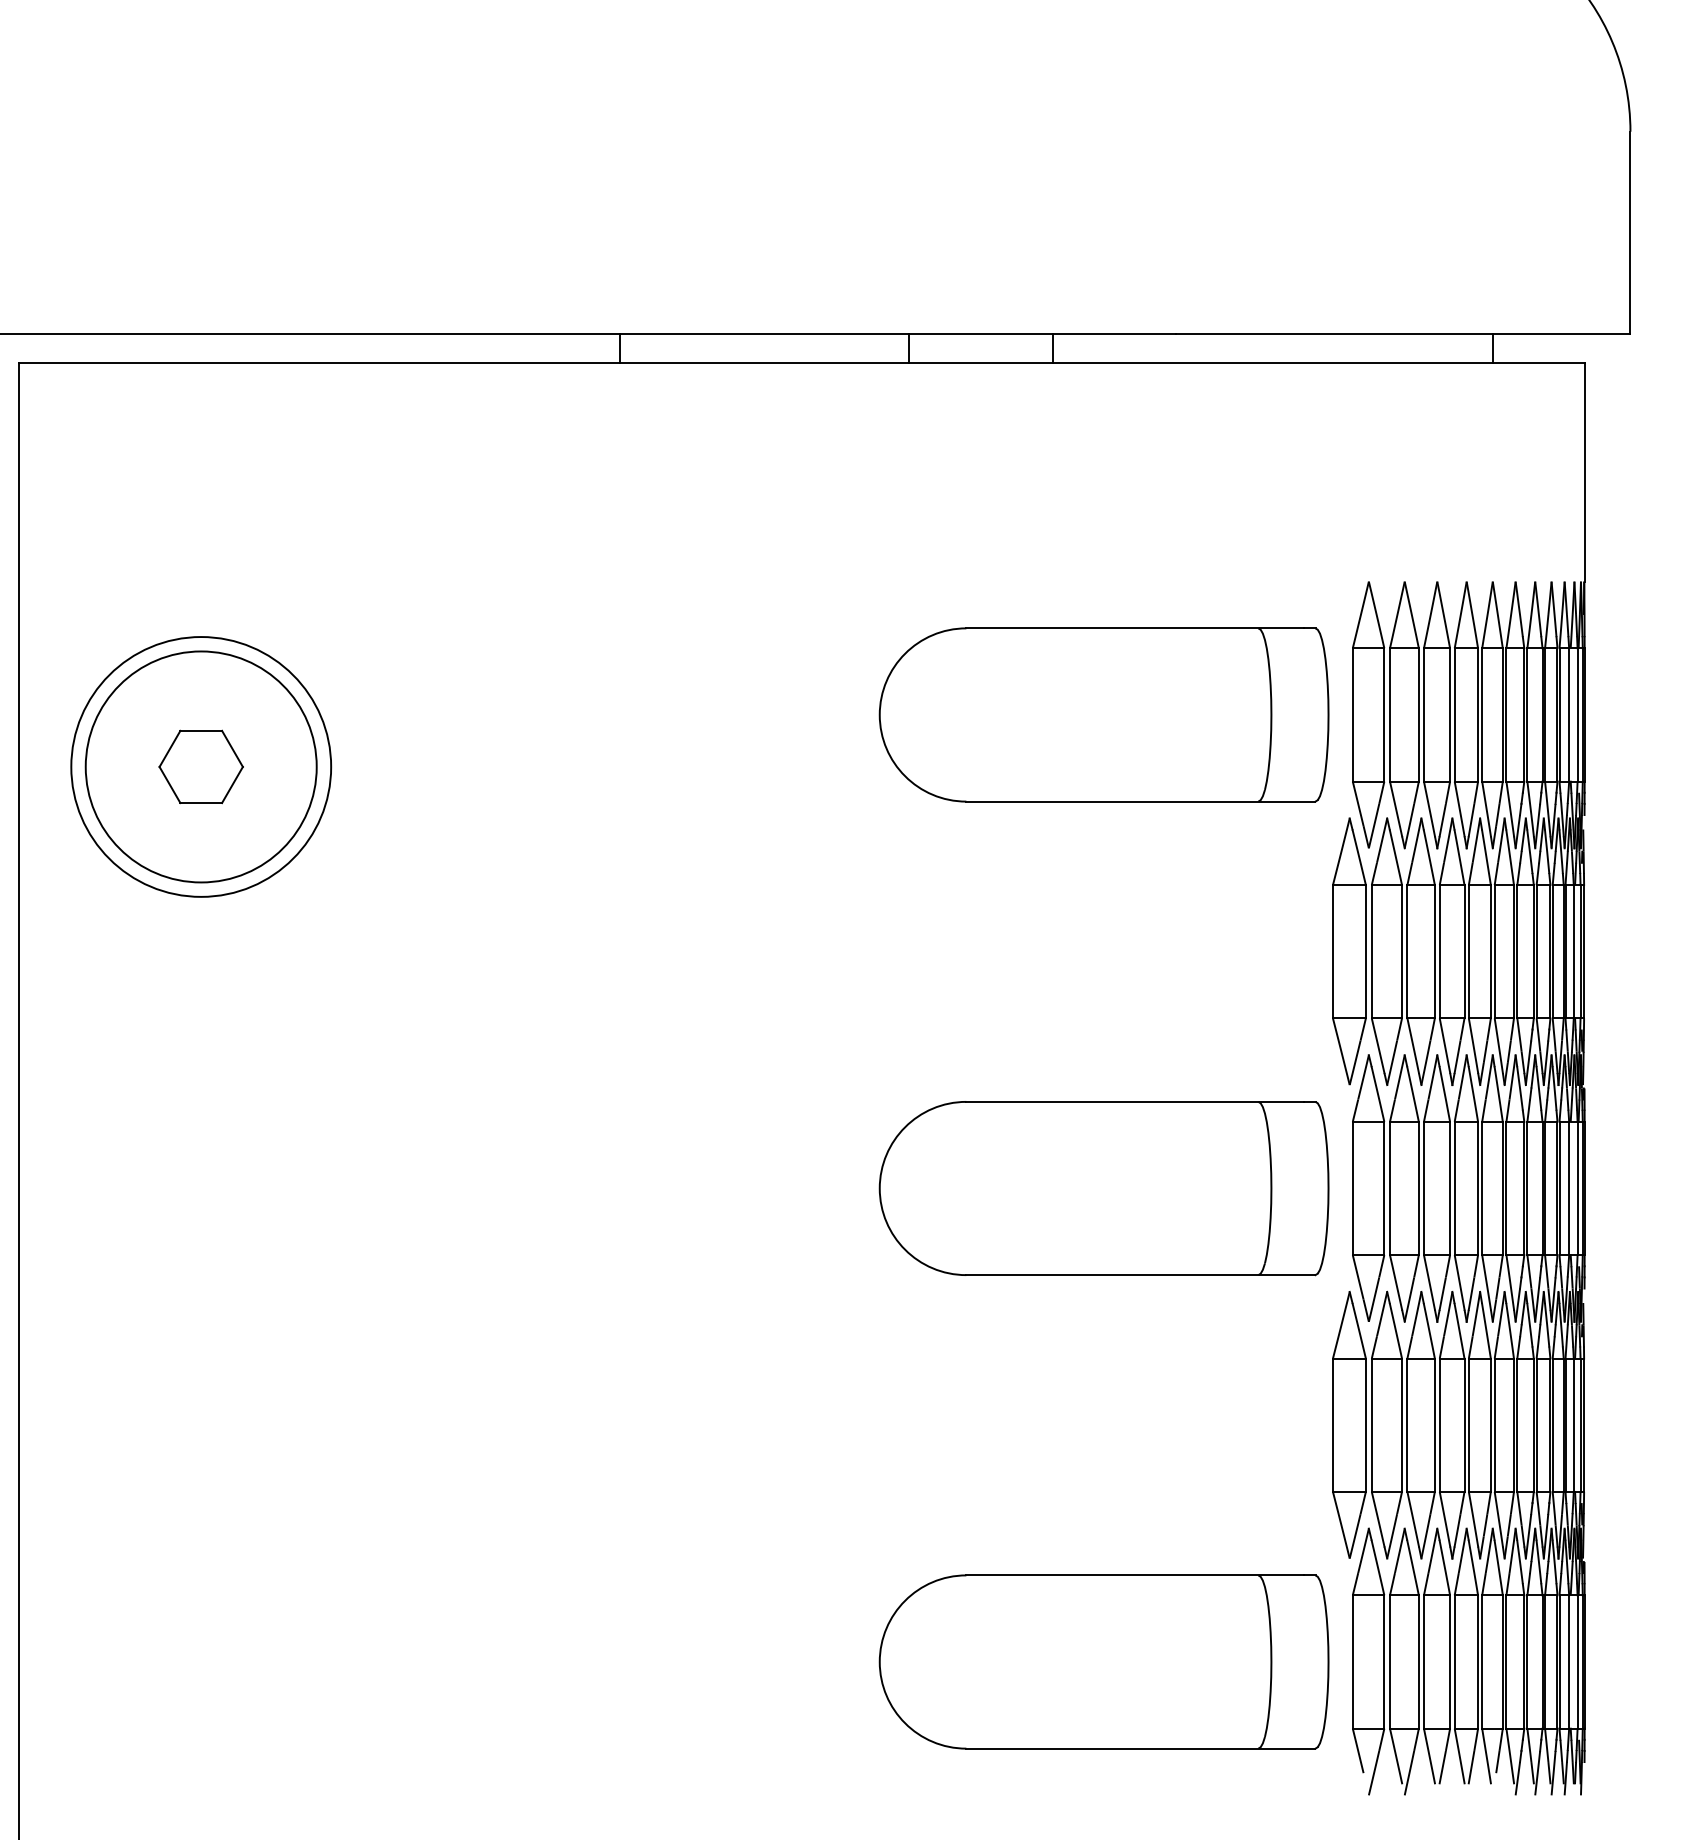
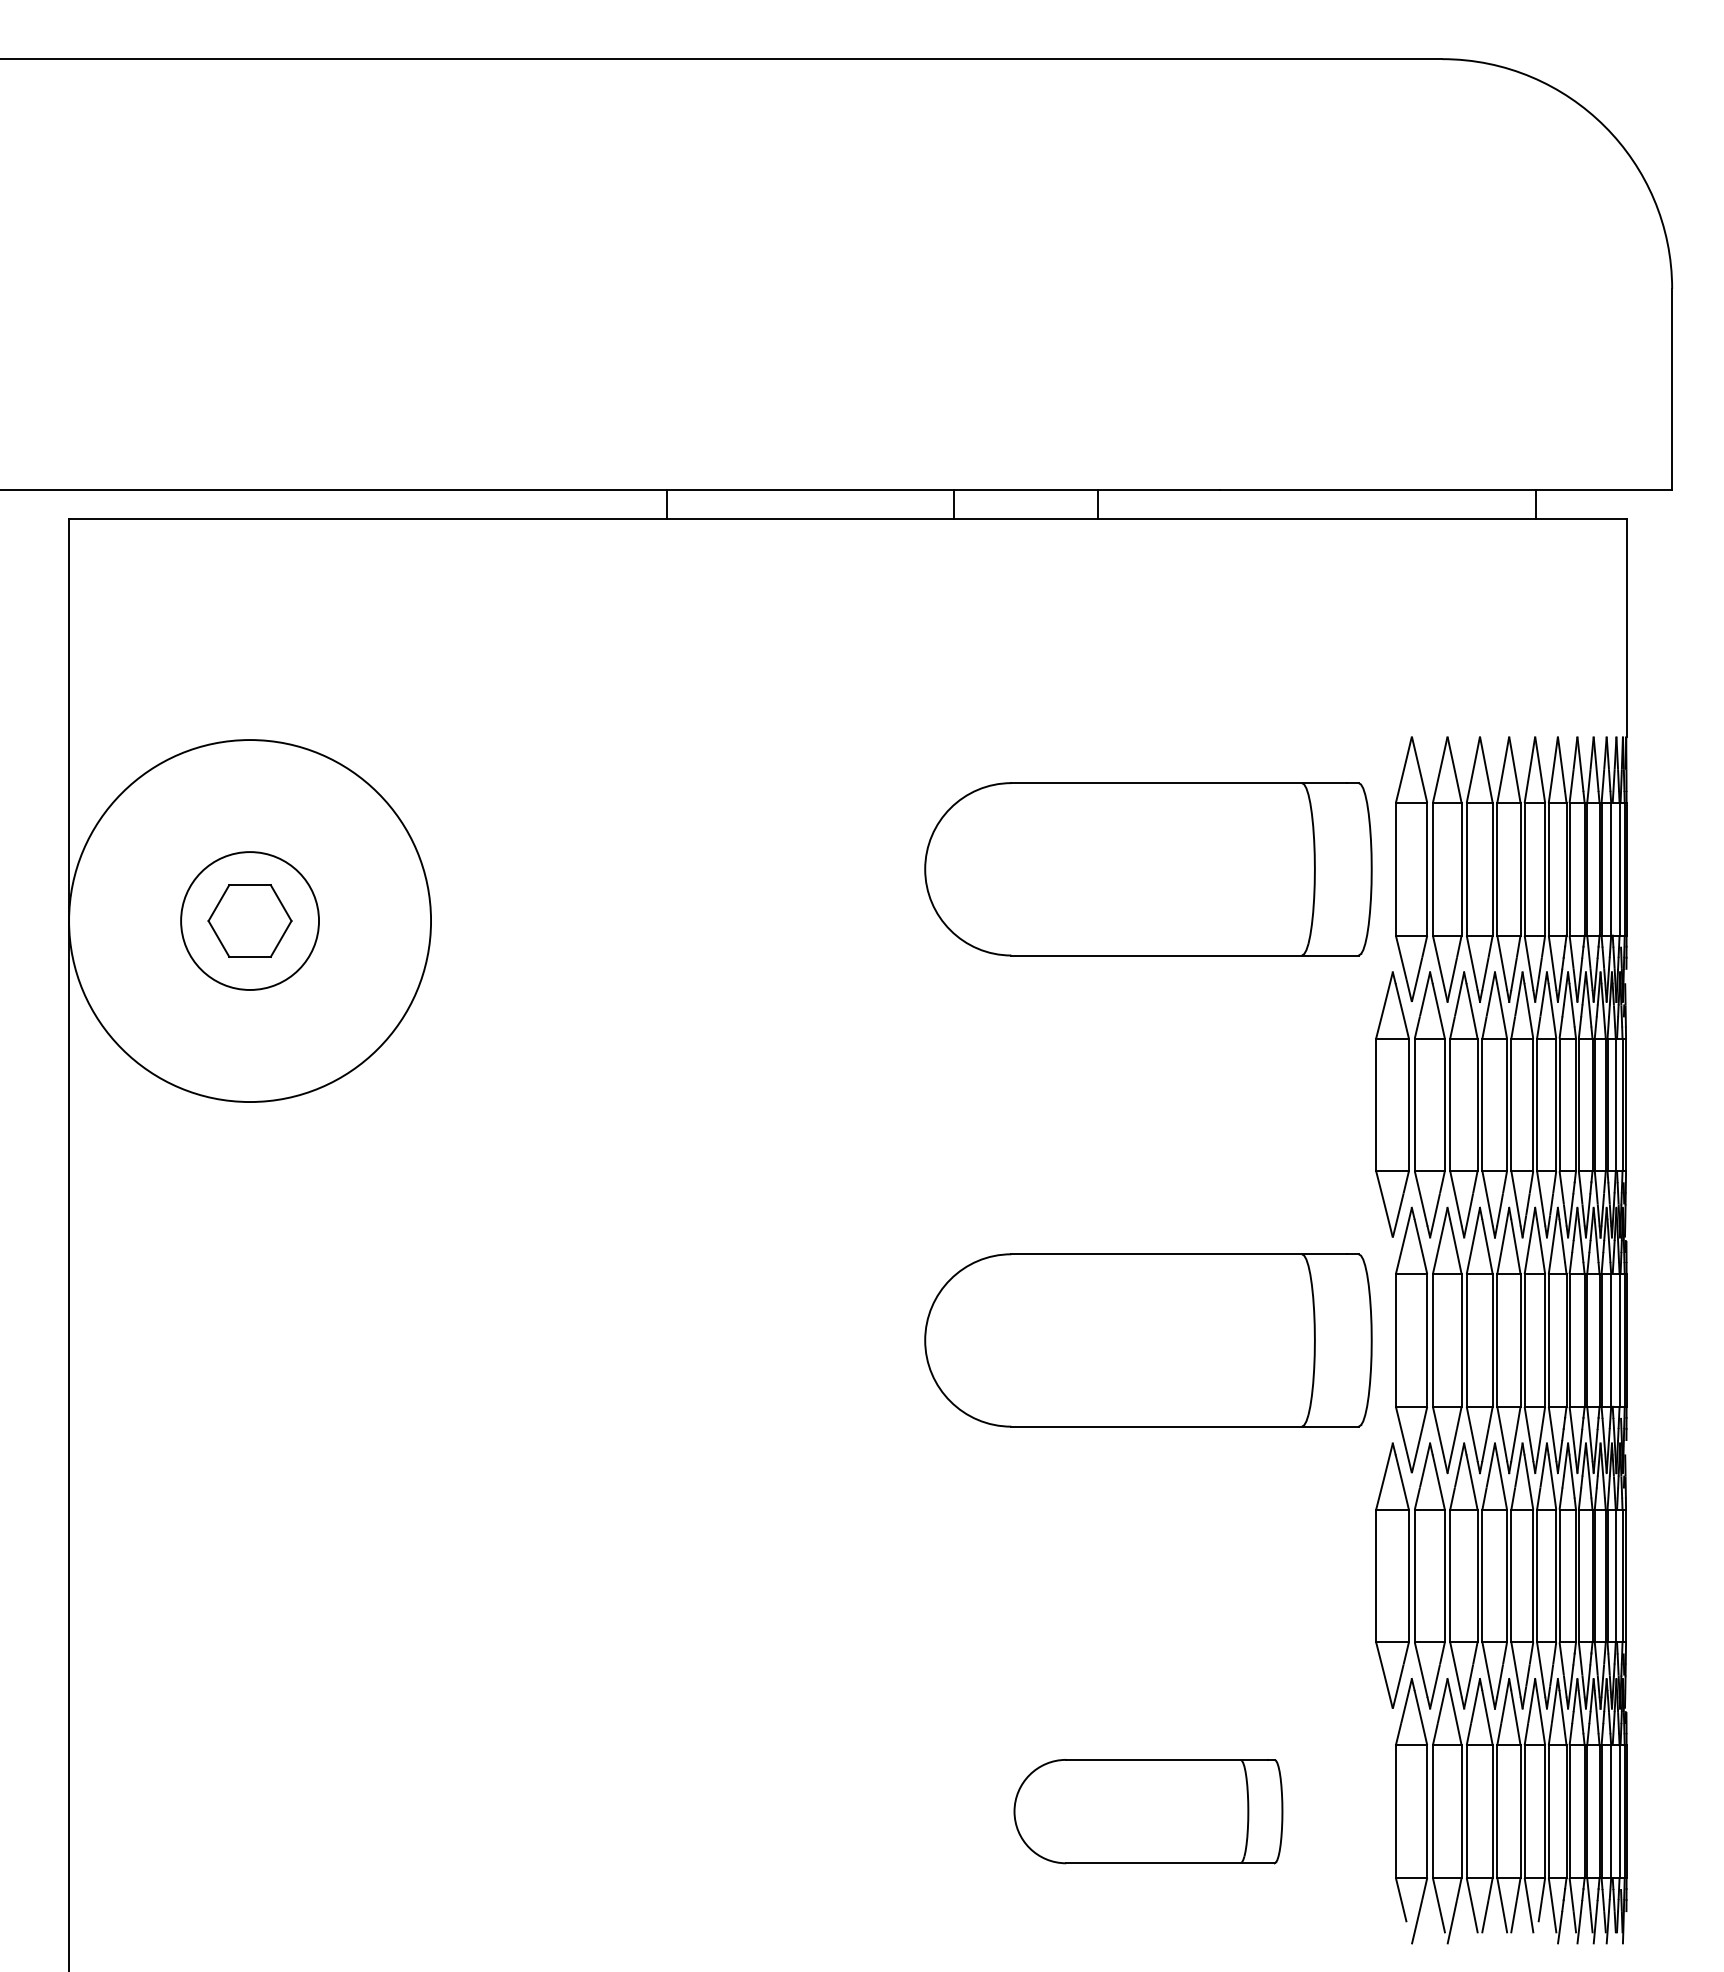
circle: (200, 766) -> (249, 920), size x0.6
circle: (200, 766) -> (249, 920), size x1.4
part: (1104, 1661) -> (1148, 1811), size x0.6

